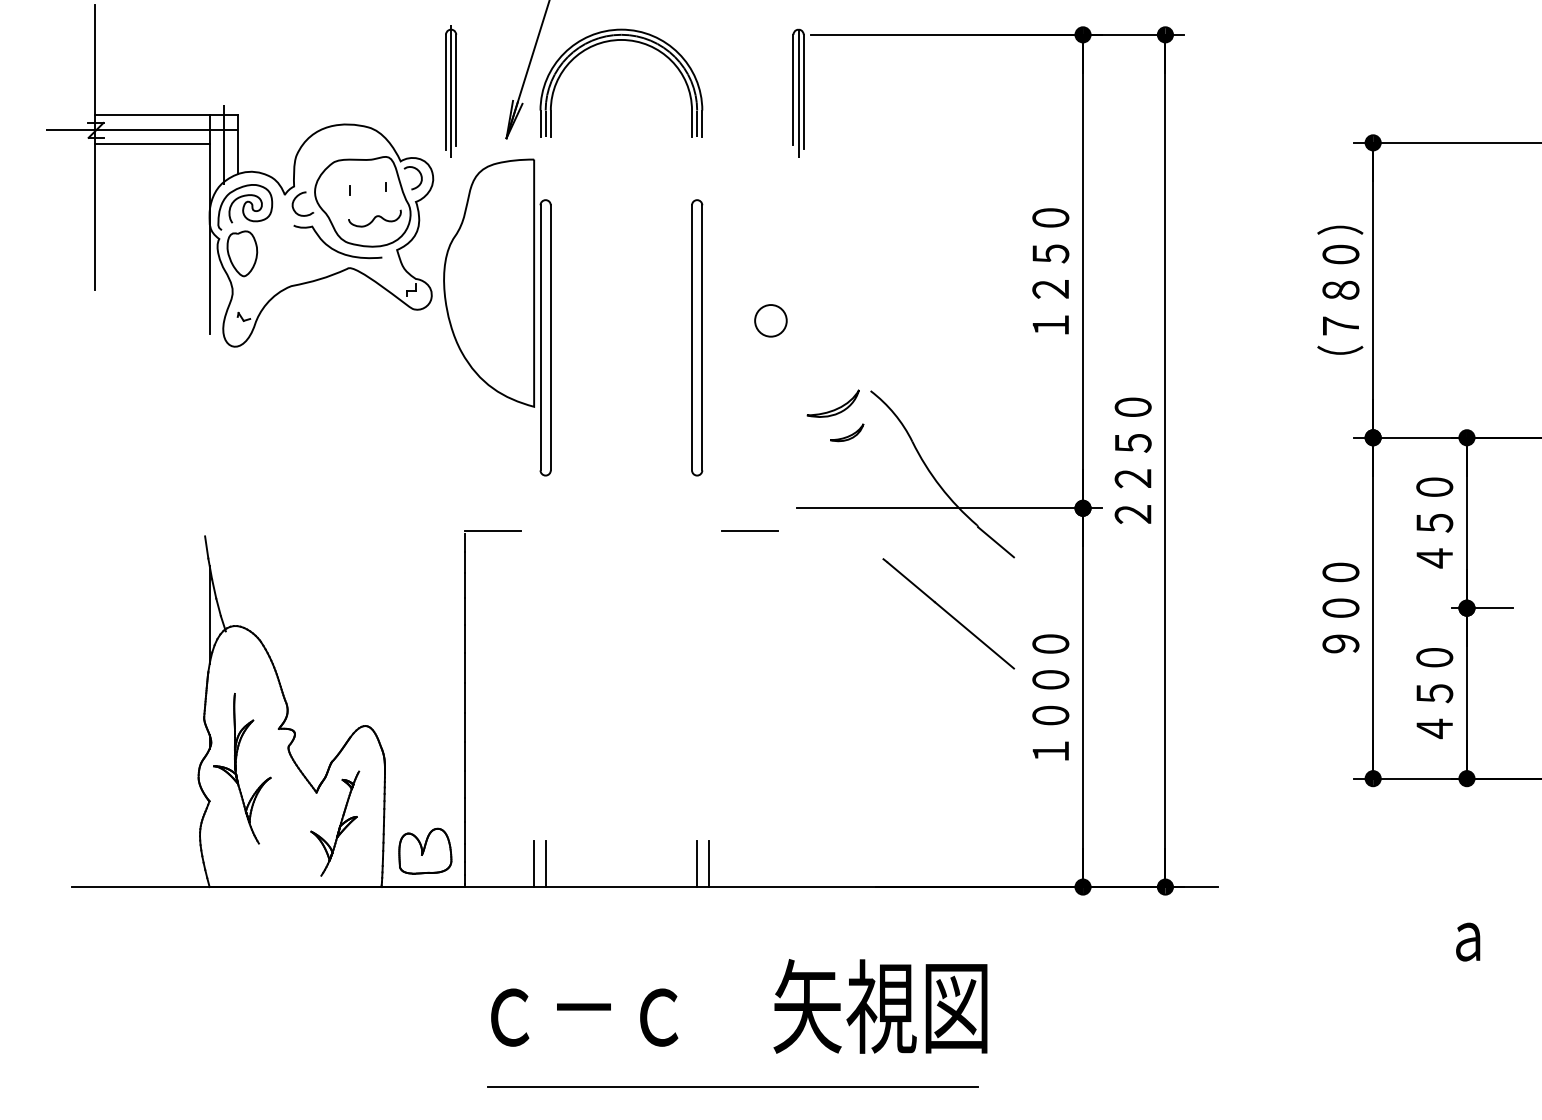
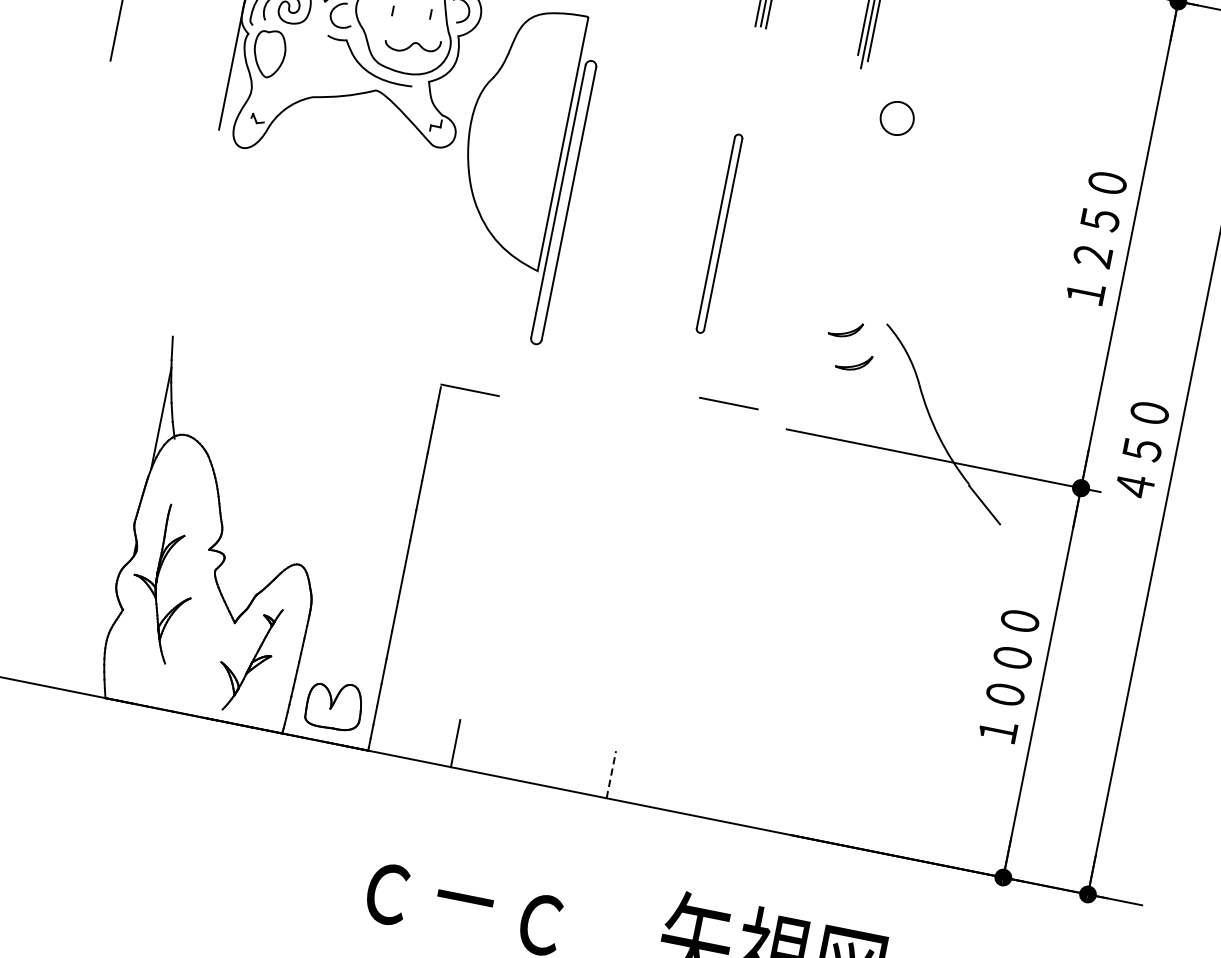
circle: (770, 320) -> (896, 118), moved
part: (697, 337) -> (719, 233), size x0.7
part: (832, 403) -> (845, 328), size x0.6
text: (1132, 460) -> (1141, 449), ２２５０ -> ４５０
line: (749, 530) -> (728, 403), moved
line: (948, 613) -> (921, 568), removed
line: (534, 864) -> (444, 741), removed
line: (697, 864) -> (611, 775), solid -> dashed
line: (708, 864) -> (622, 777), removed

